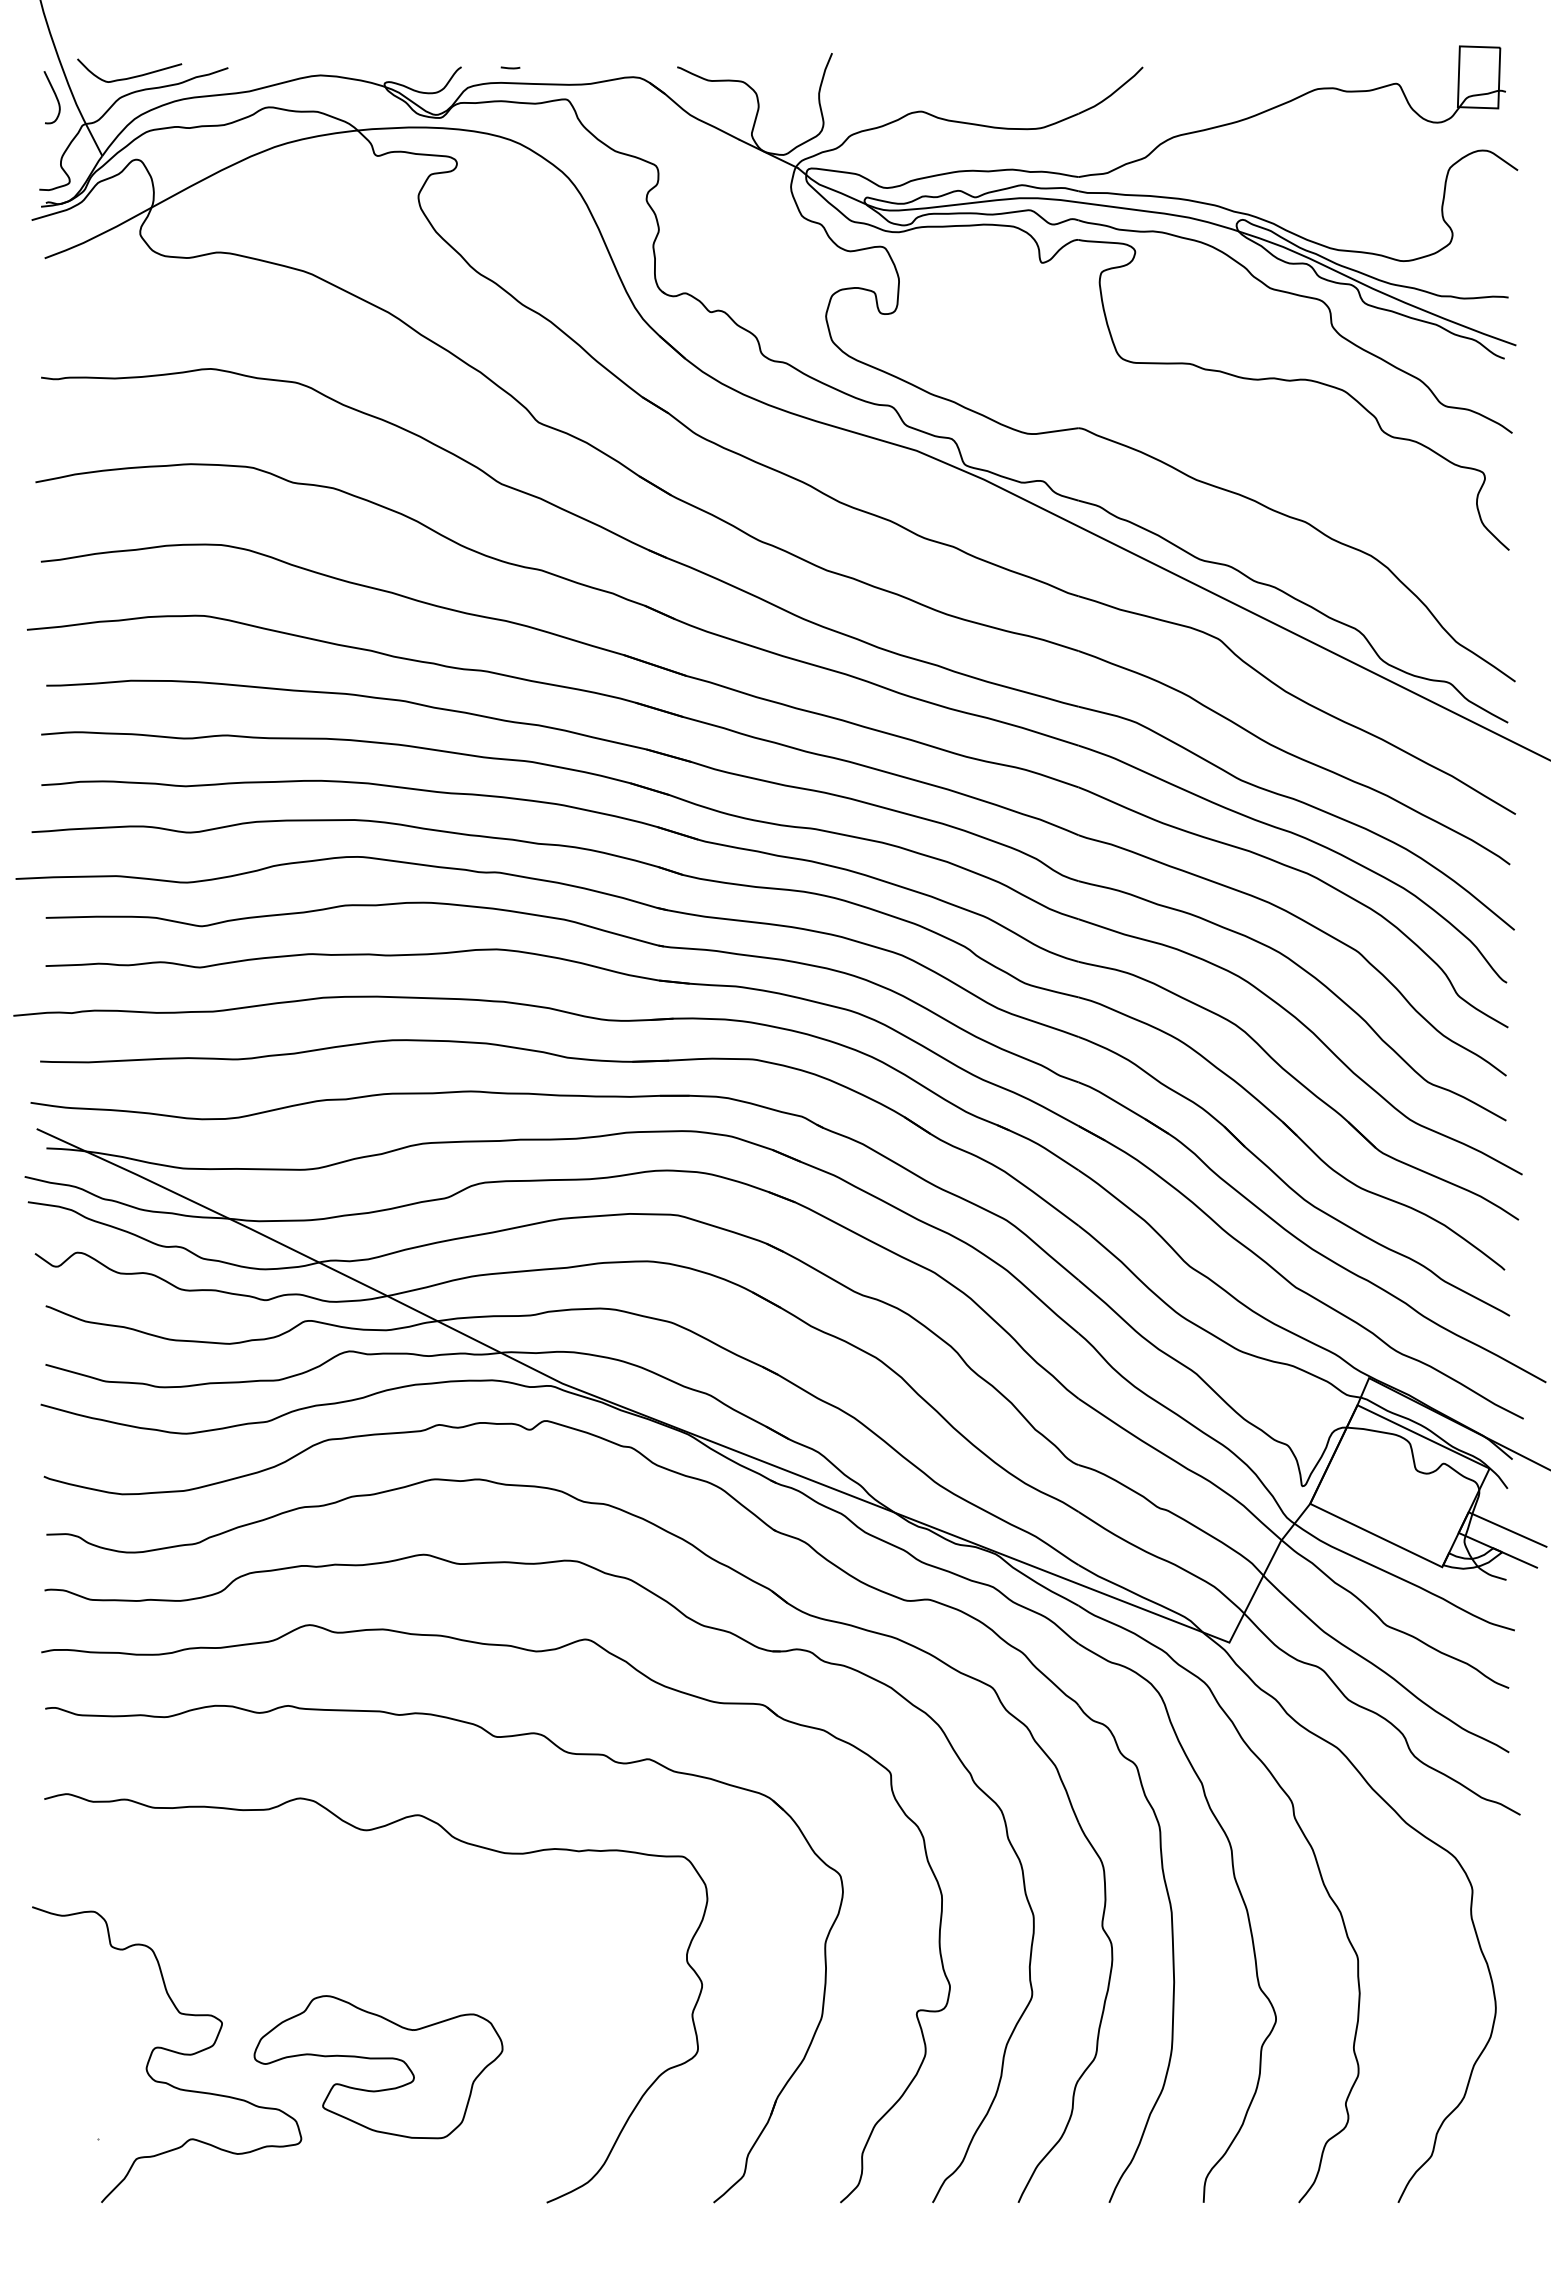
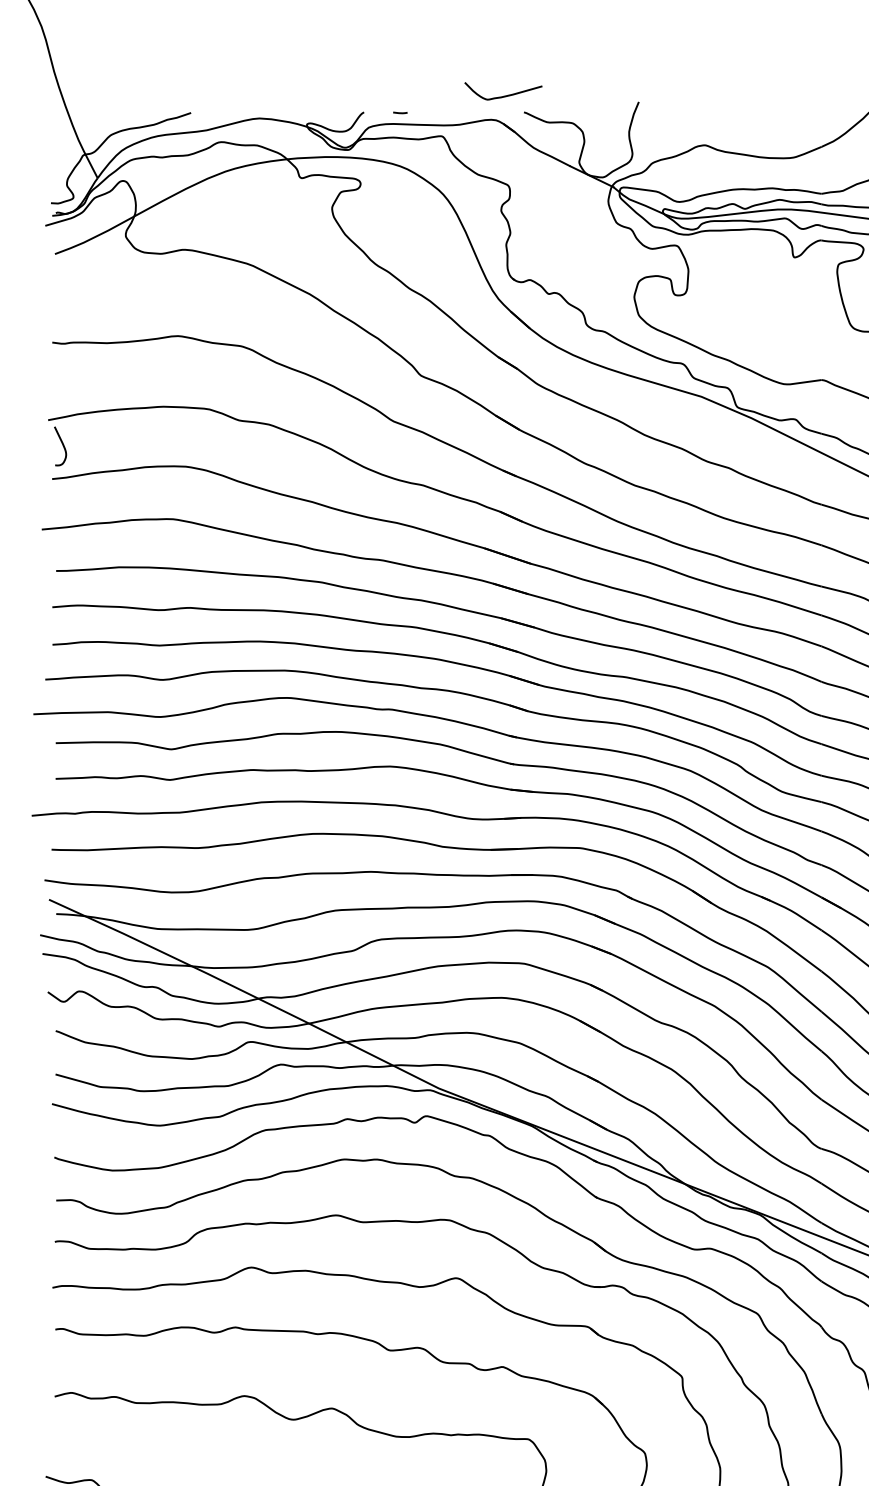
curve: (131, 76) -> (504, 95), moved
curve: (54, 95) -> (62, 444), moved

